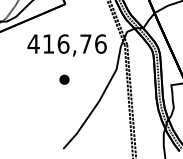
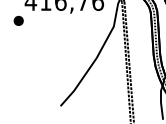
part: (64, 79) -> (18, 20), moved

